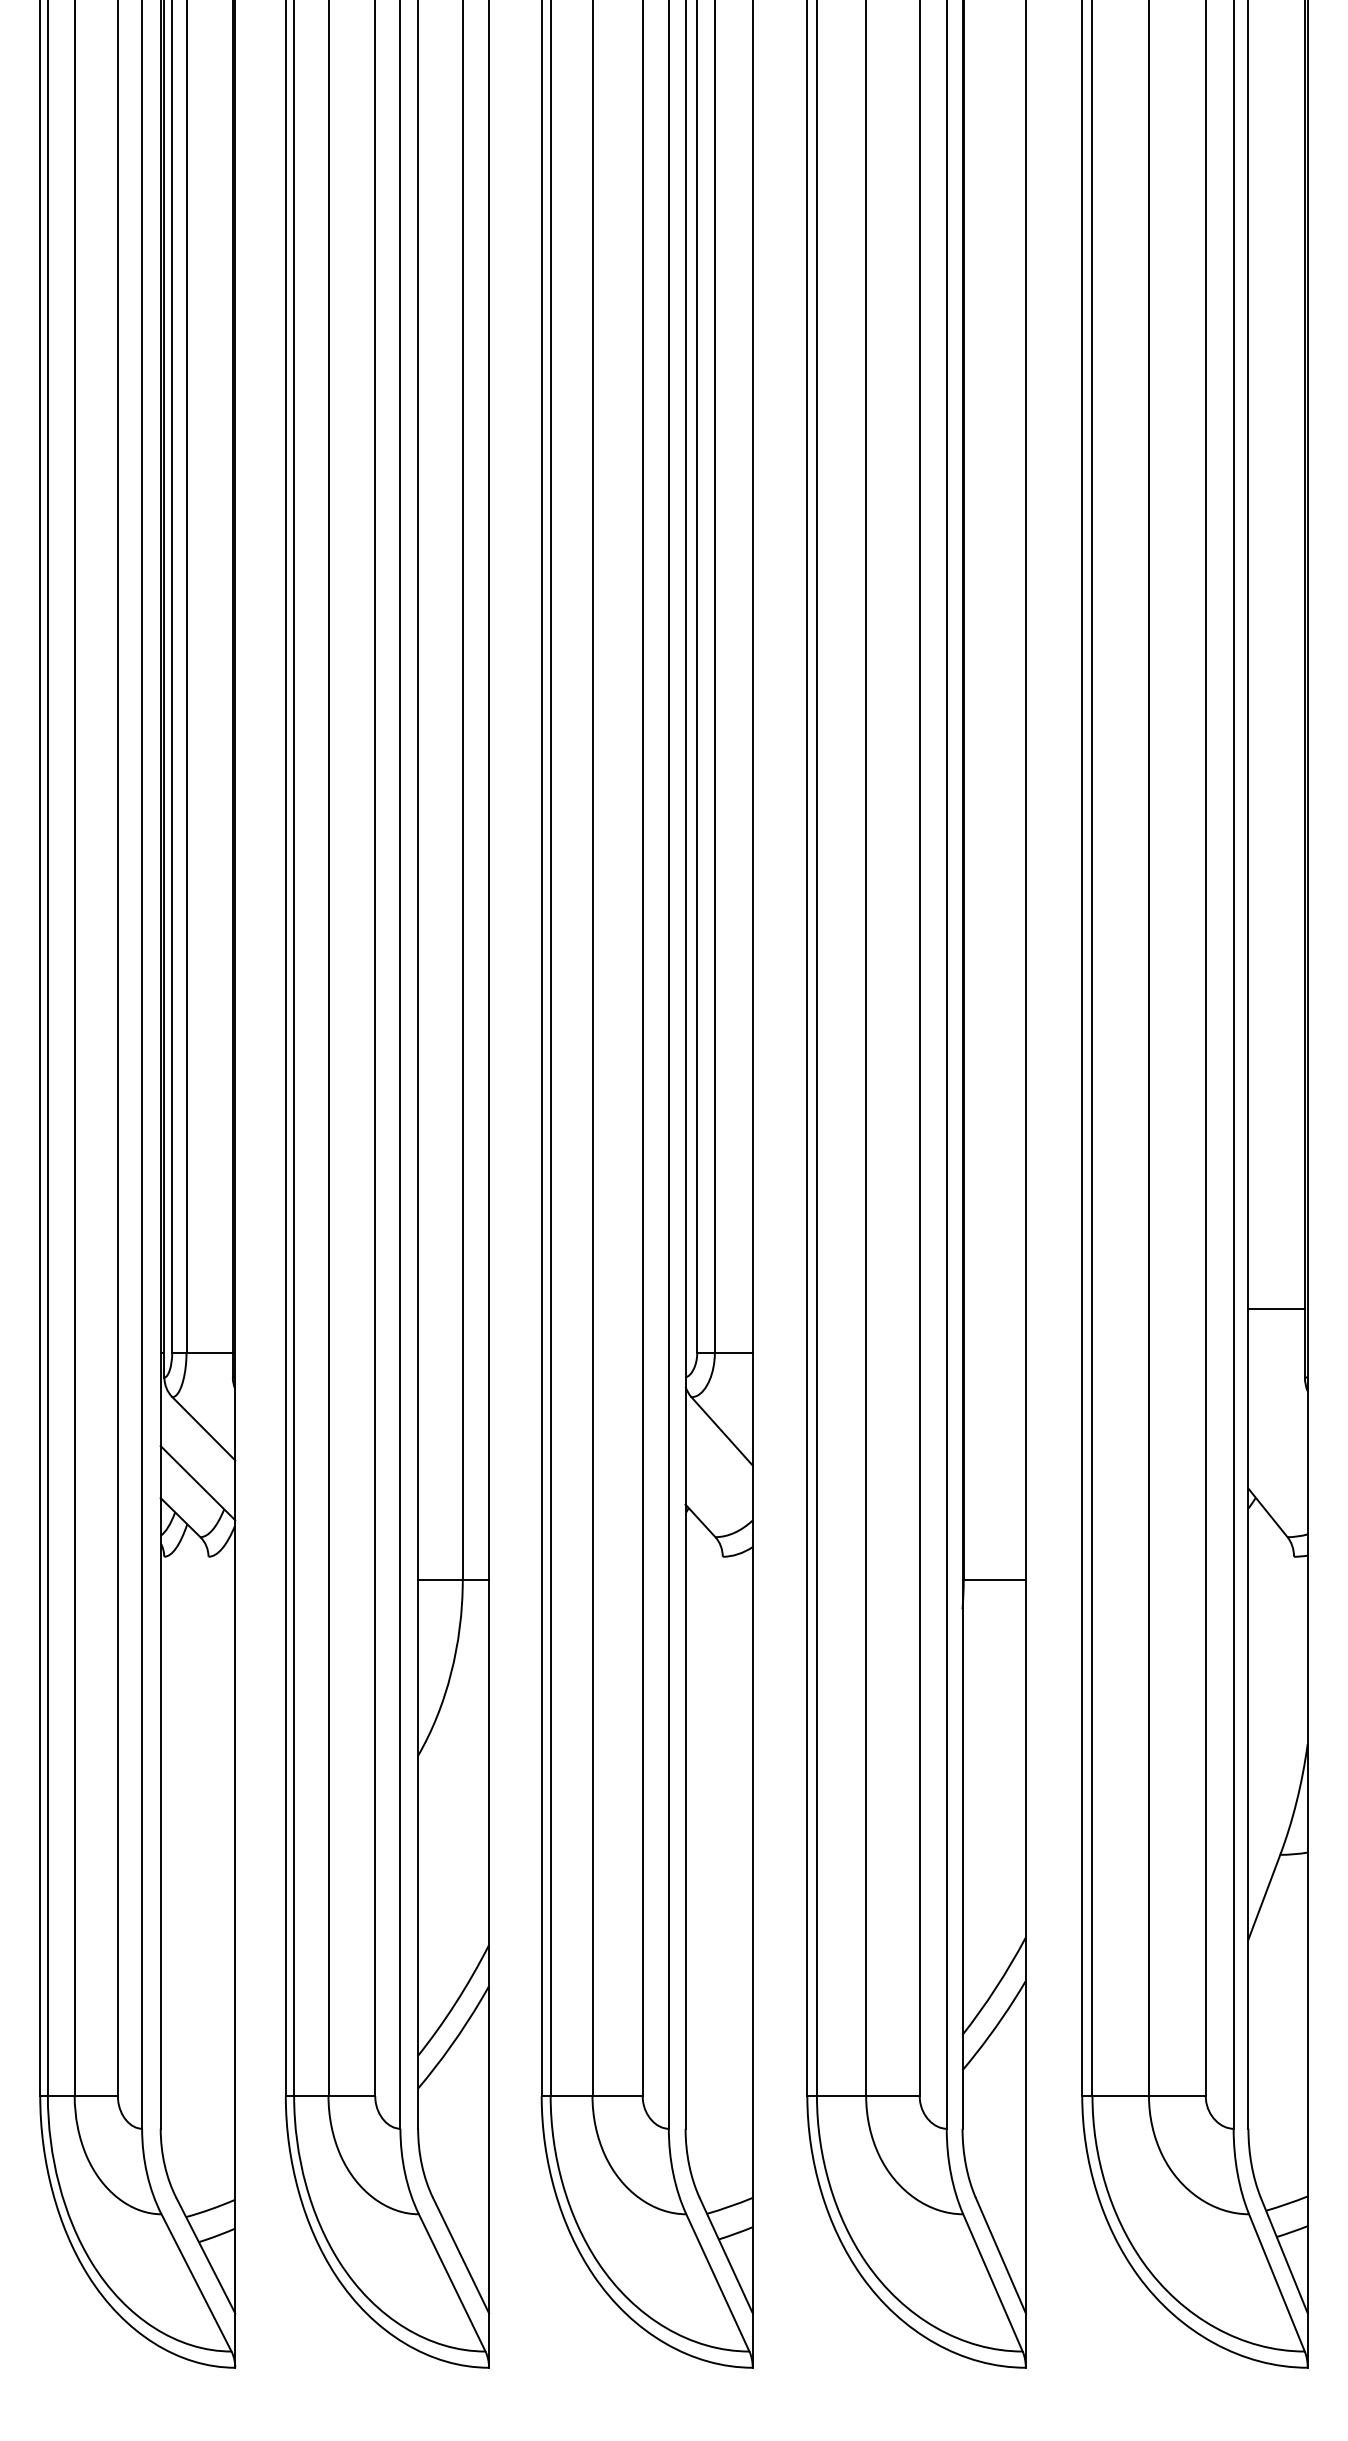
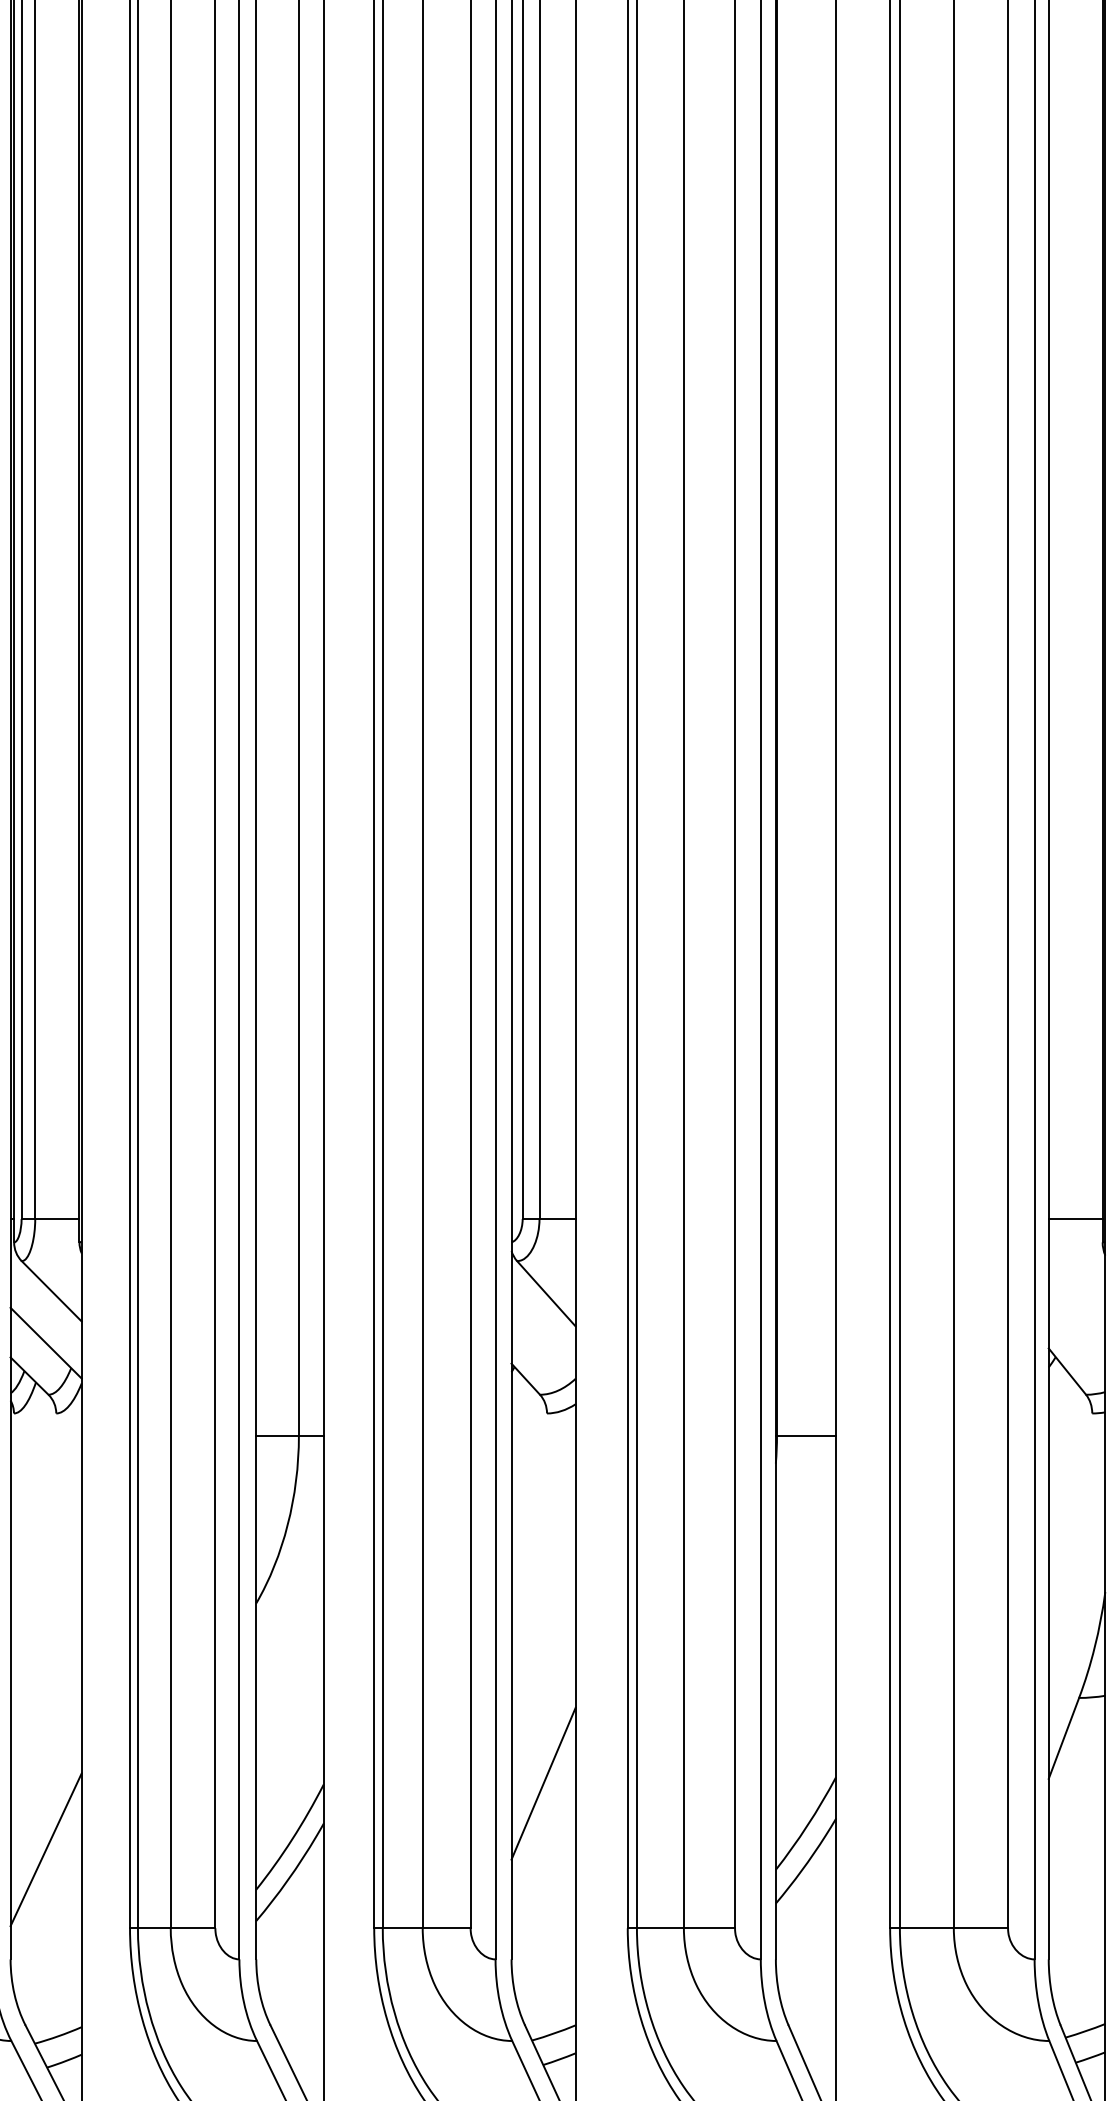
line: (1276, 1309) -> (1075, 1219), moved
line: (718, 1944) -> (542, 1783), added
line: (197, 2013) -> (45, 1849), added

